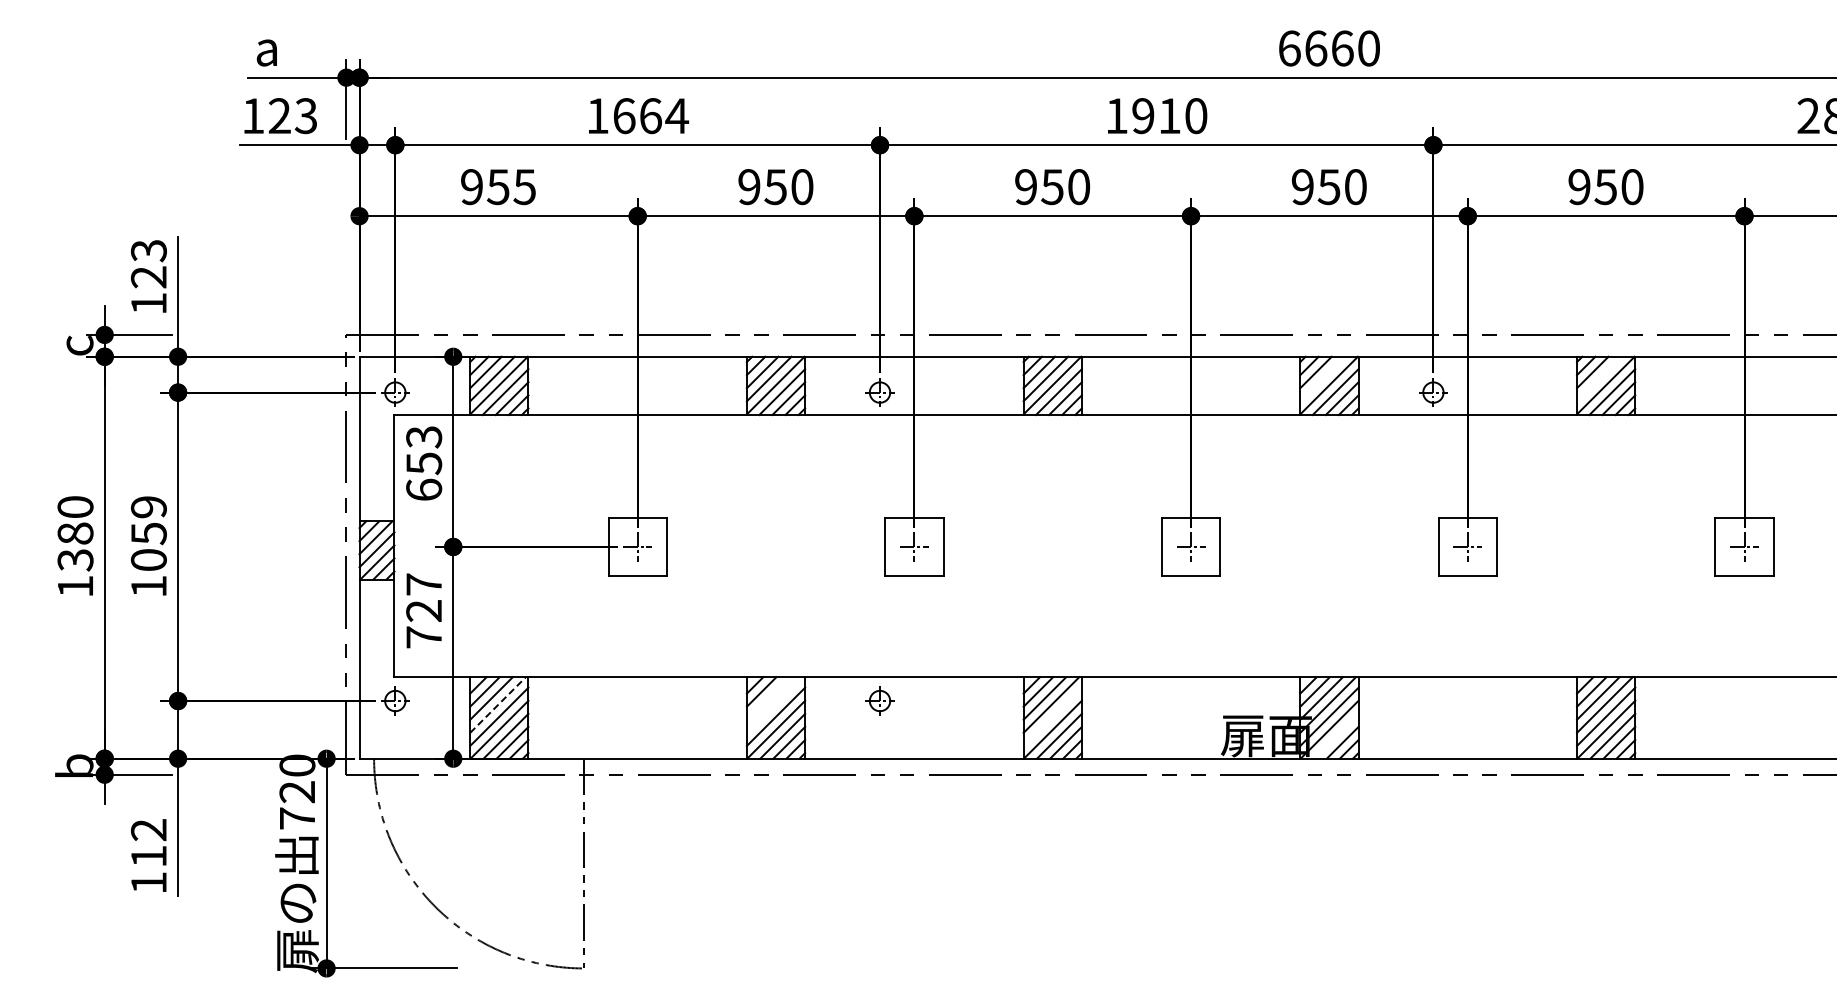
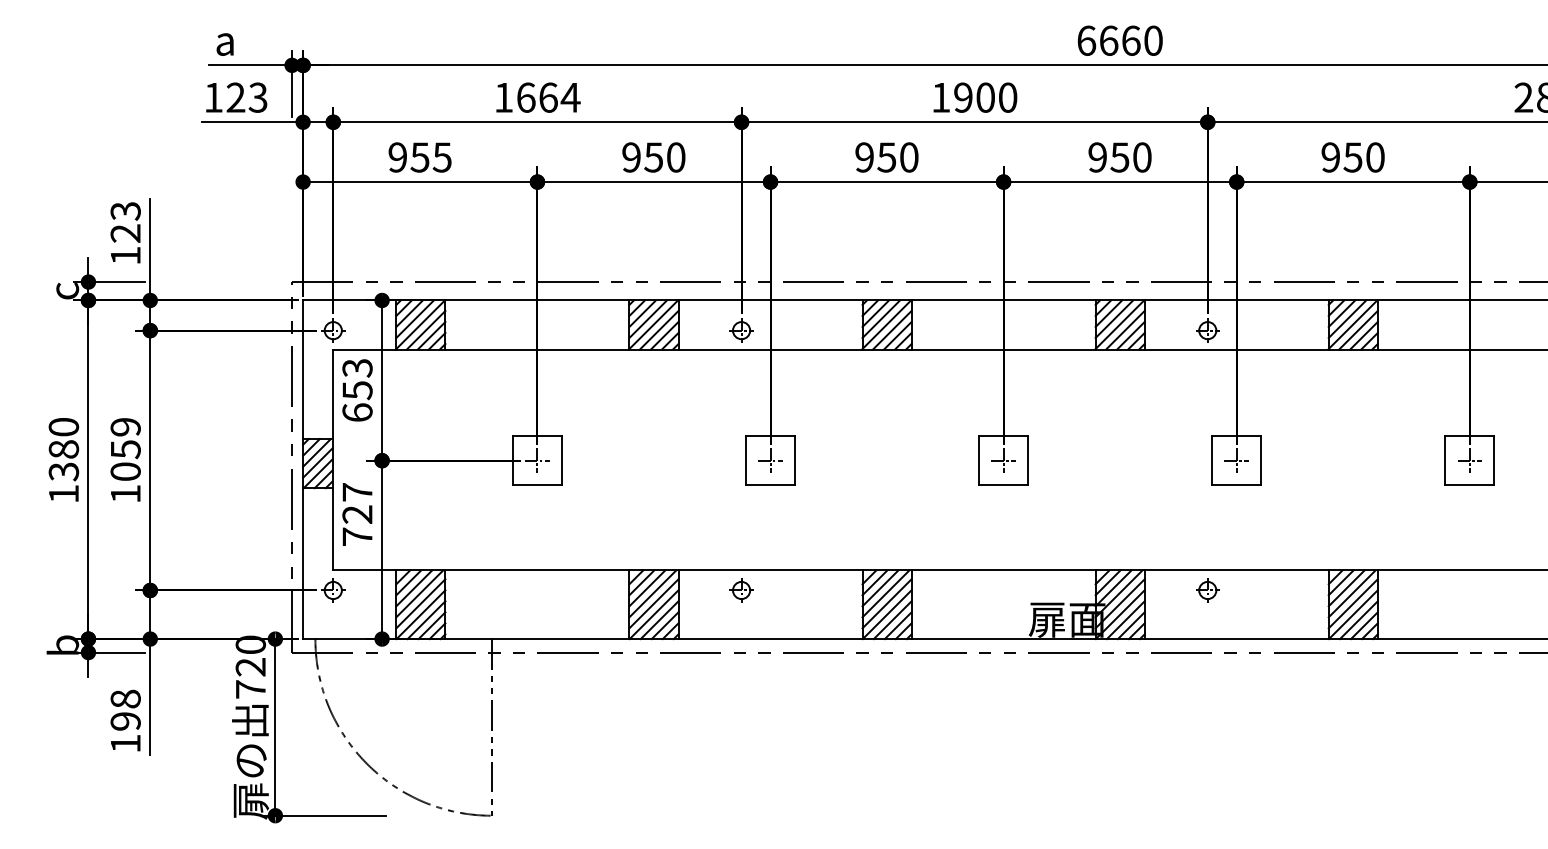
text: (1169, 116) -> (985, 98), 1910 -> 1900
line: (1322, 378) -> (1114, 318), added
line: (1599, 378) -> (1347, 318), added
line: (767, 698) -> (646, 588), added
part: (1433, 700) -> (1207, 590), added
line: (498, 704) -> (420, 593), dashed -> solid
line: (774, 704) -> (652, 593), added
line: (1052, 716) -> (886, 603), added
line: (1335, 735) -> (1125, 619), added
text: (148, 843) -> (125, 710), 112 -> 198

